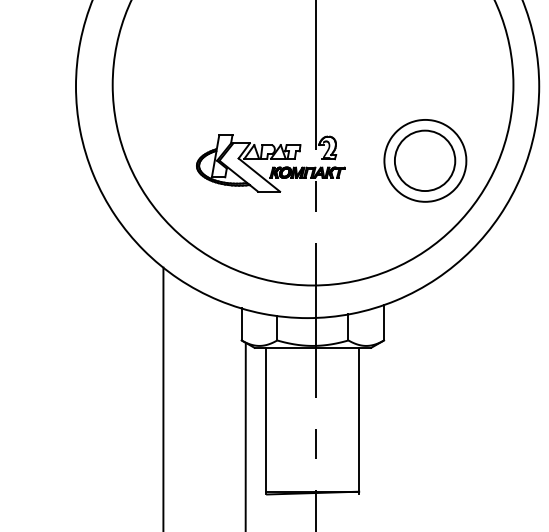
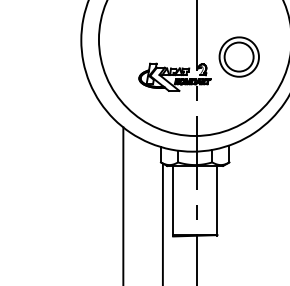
part: (423, 159) -> (238, 56), moved

